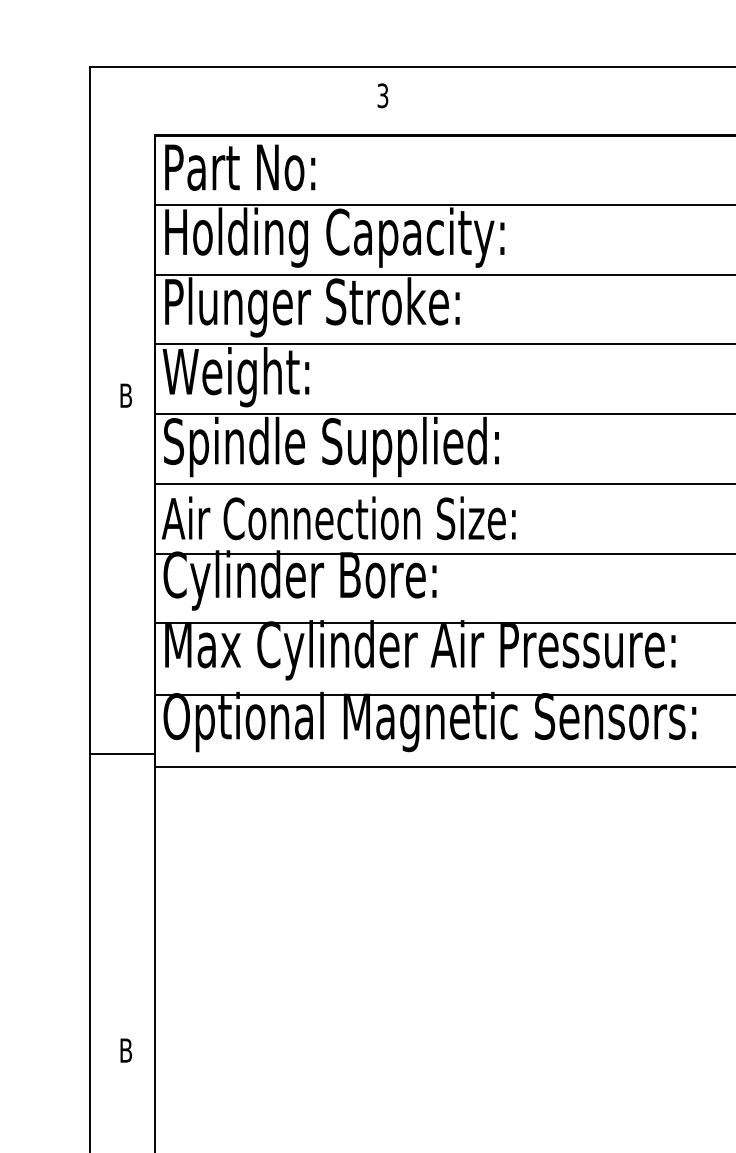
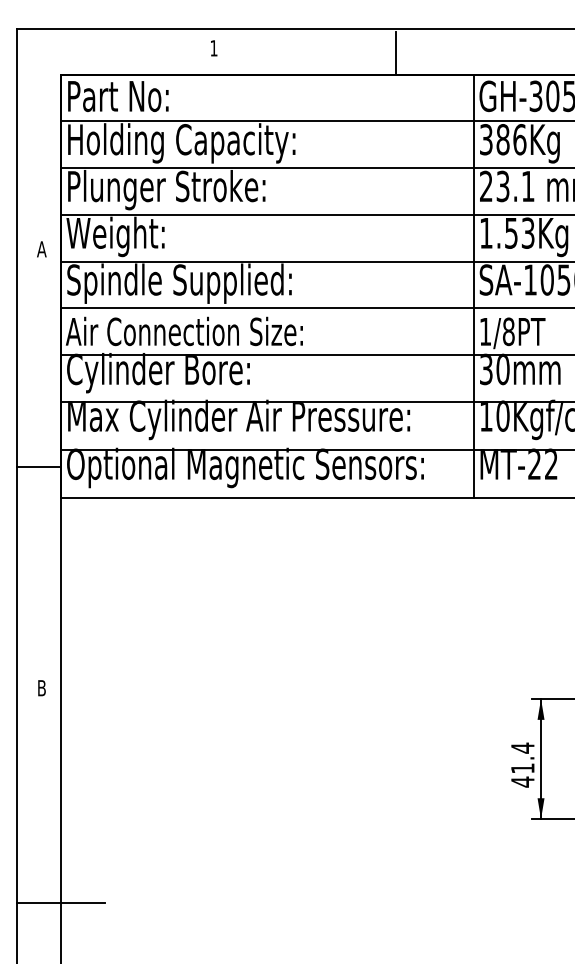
text: (382, 96) -> (213, 48), 3 -> 1
line: (655, 103) -> (396, 53), added
text: (125, 395) -> (41, 249), B -> A
line: (122, 754) -> (39, 467), moved

